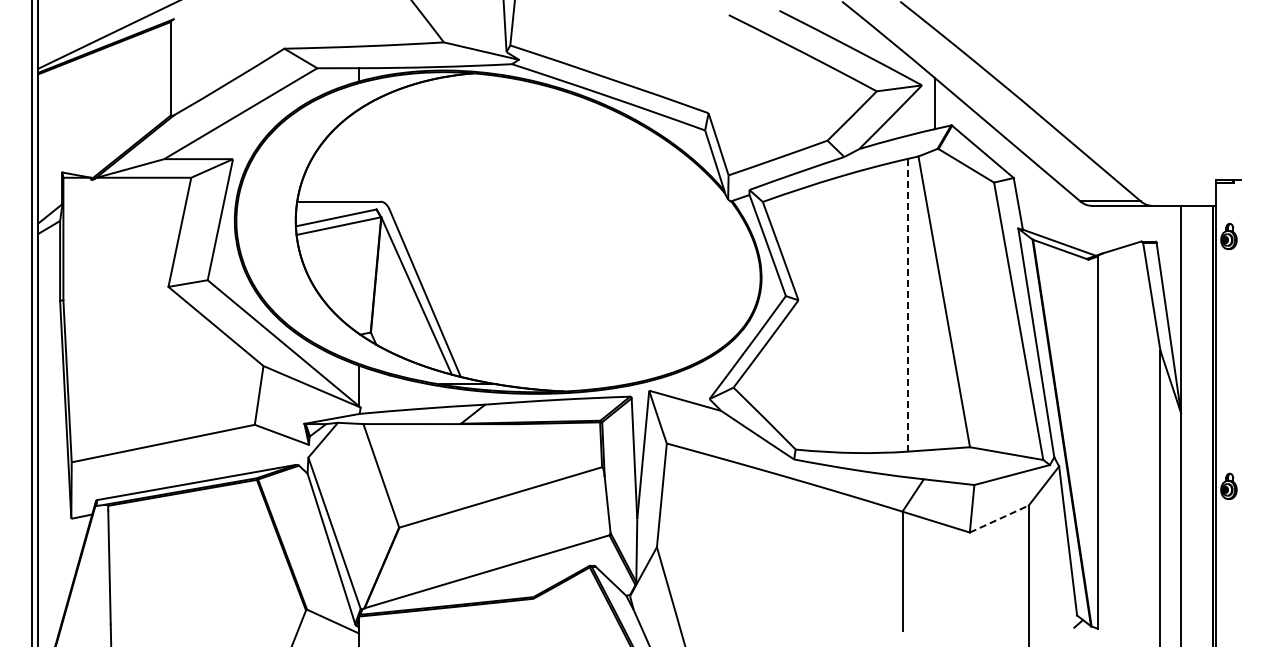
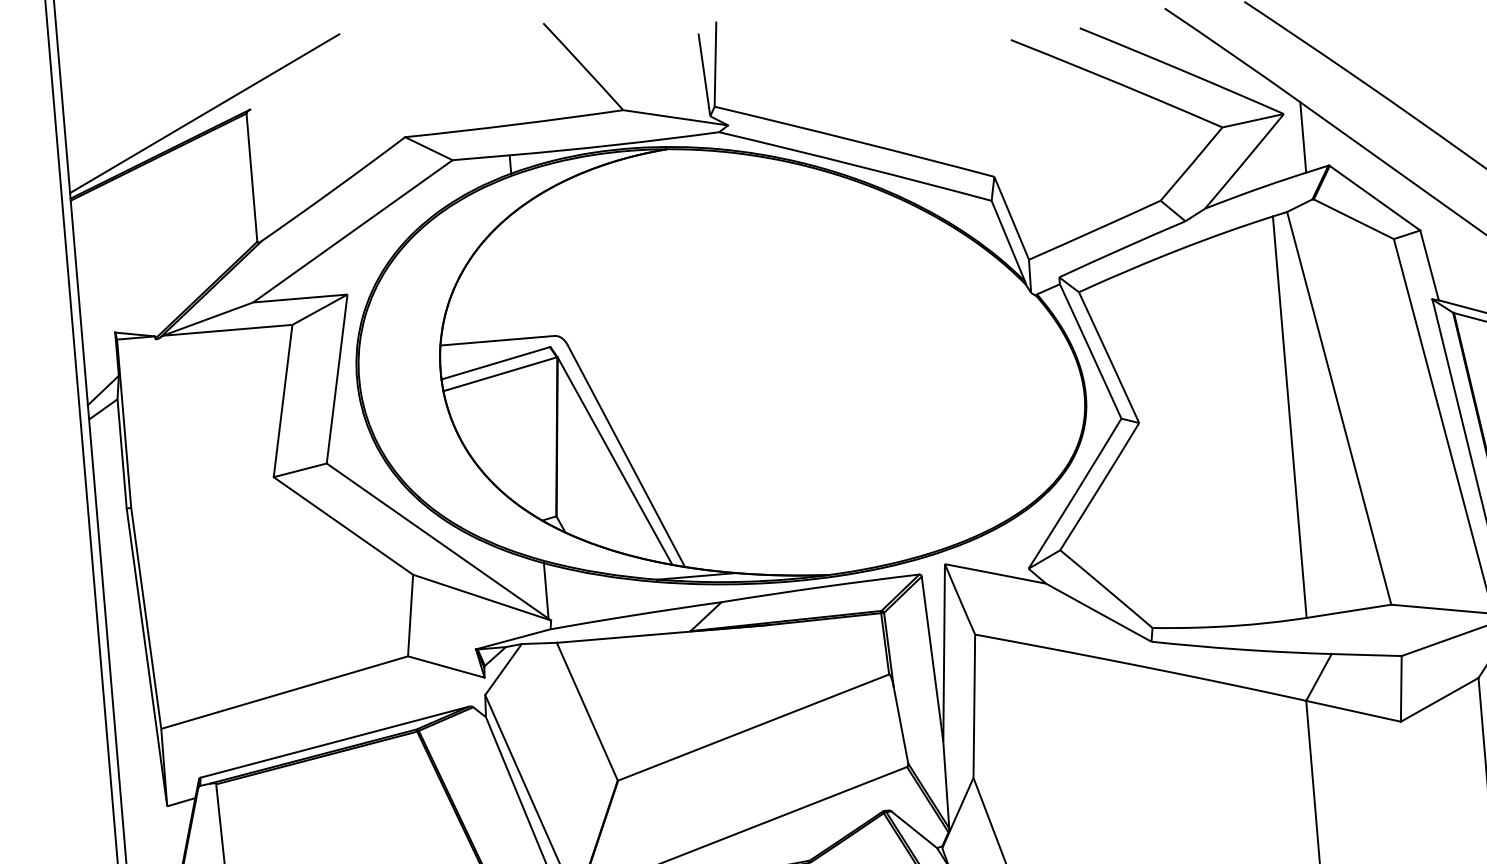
line: (907, 305) -> (1289, 417), dashed -> solid
line: (999, 518) -> (1439, 699), dashed -> solid

